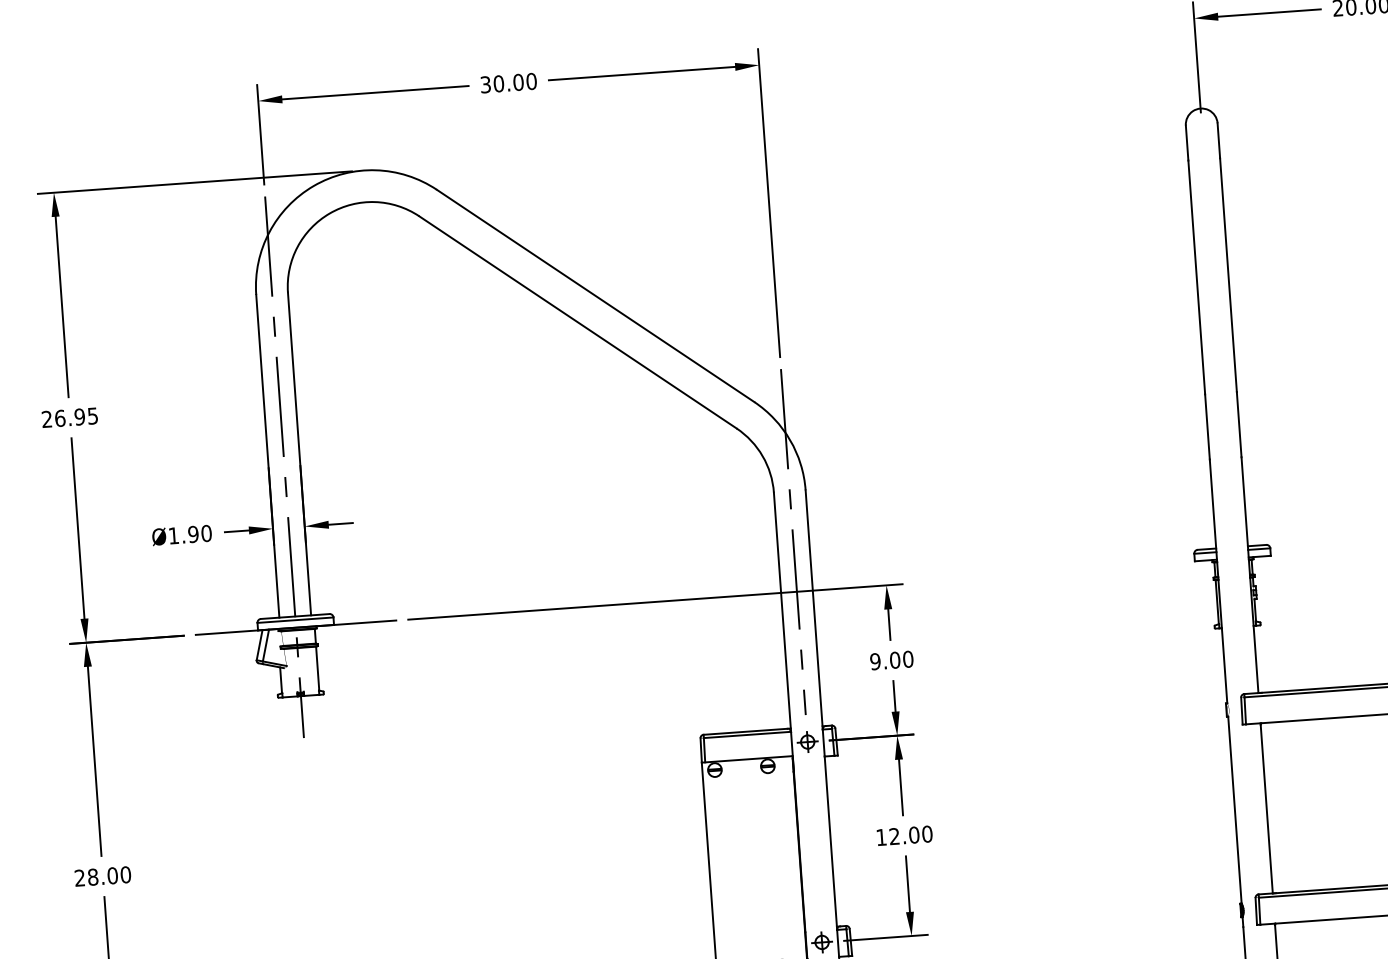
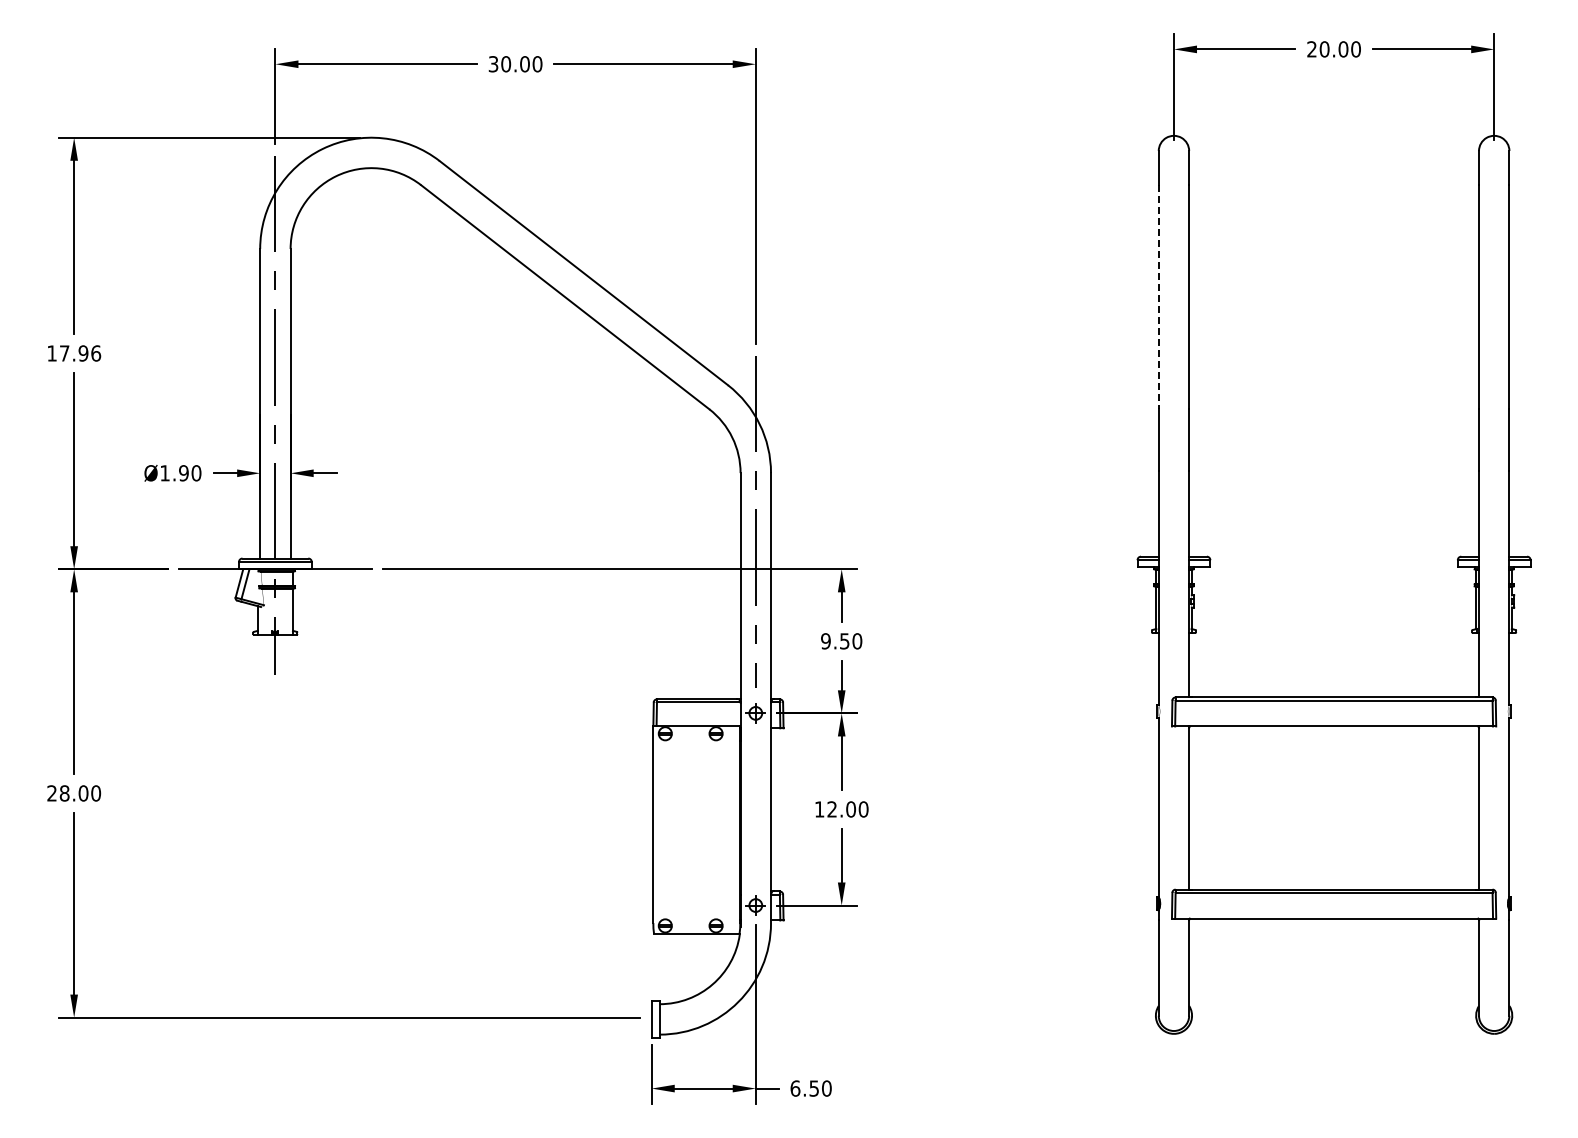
line: (1196, 278) -> (1158, 297), solid -> dashed
text: (70, 417) -> (74, 353), 26.95 -> 17.96
text: (894, 660) -> (844, 641), 9.00 -> 9.50

